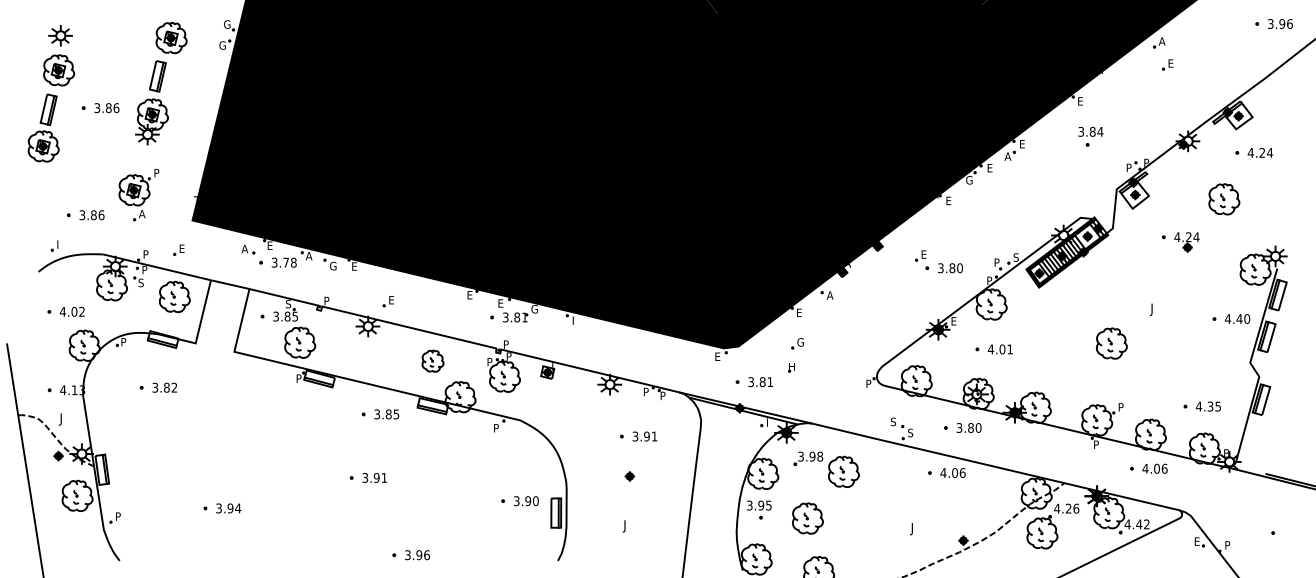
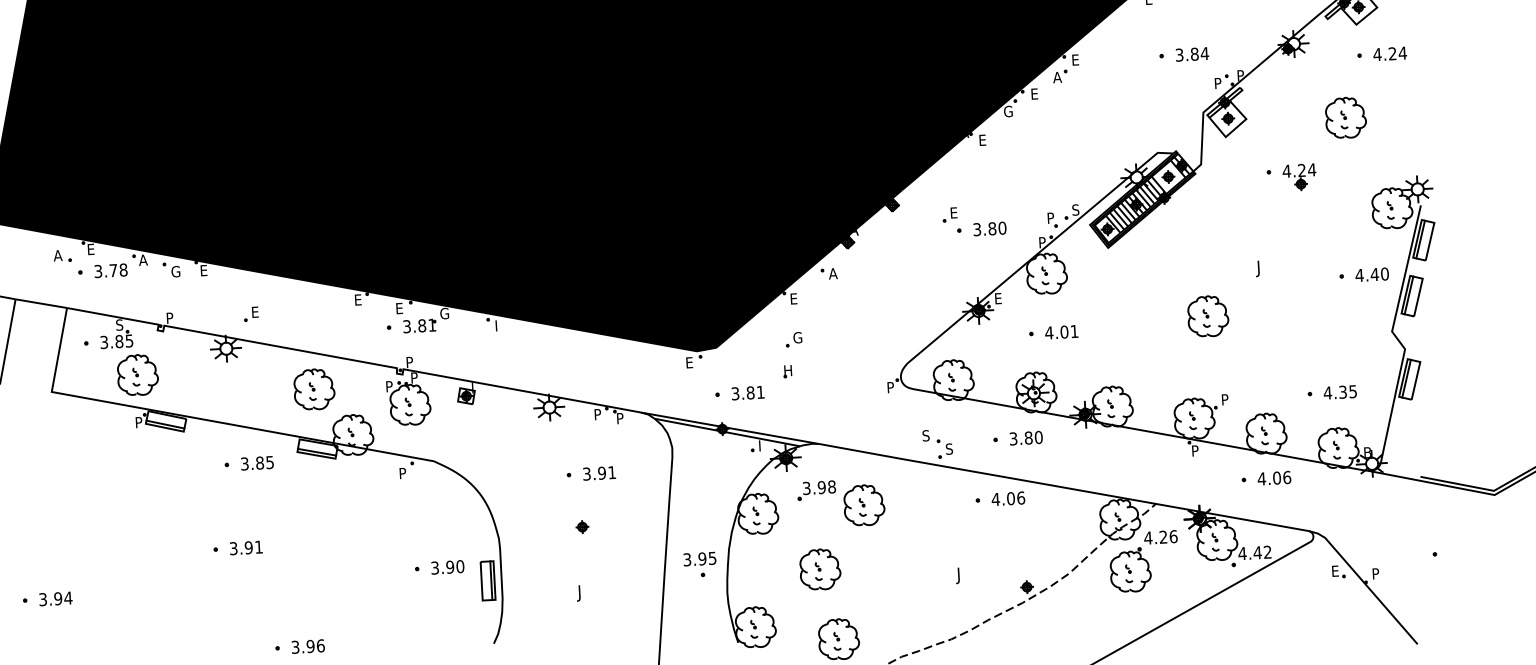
text: (1090, 131) -> (1191, 53), moved
part: (432, 361) -> (313, 390), size x1.43
part: (759, 509) -> (700, 564), moved

